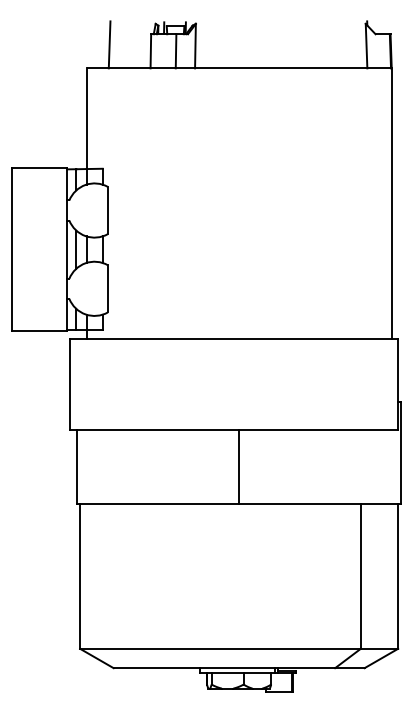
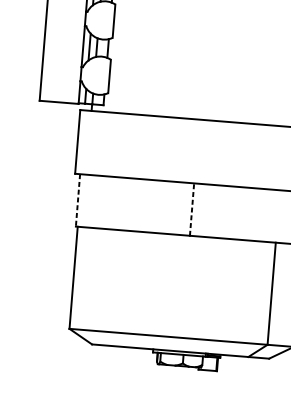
line: (239, 466) -> (192, 209), solid -> dashed
line: (77, 467) -> (77, 200), solid -> dashed

